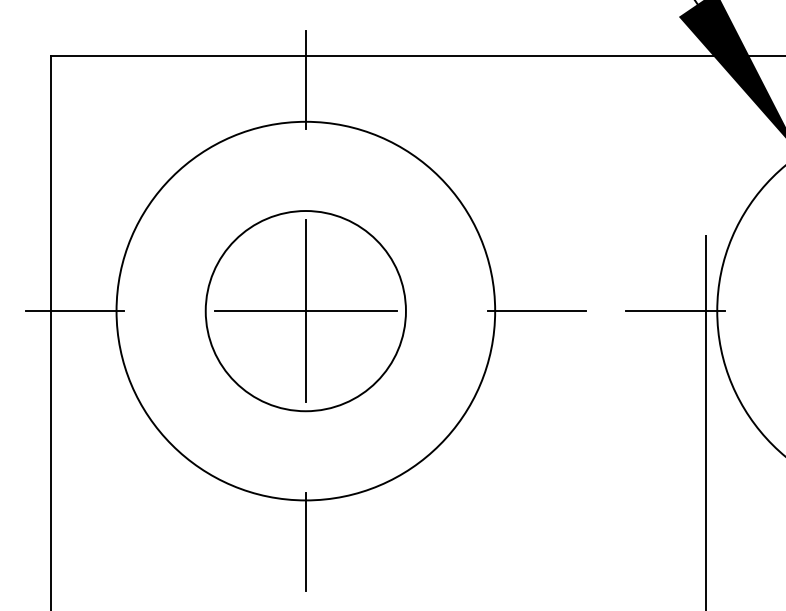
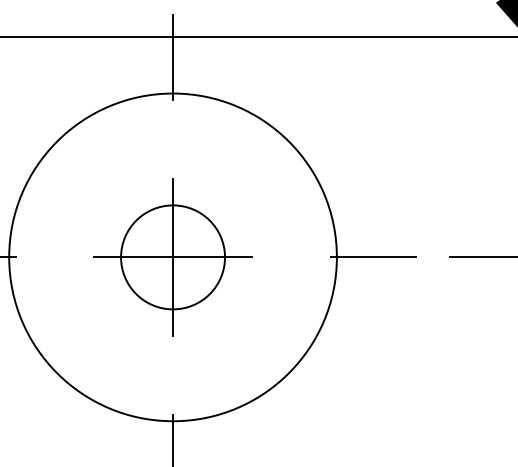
circle: (305, 311) -> (172, 257), size x0.6

